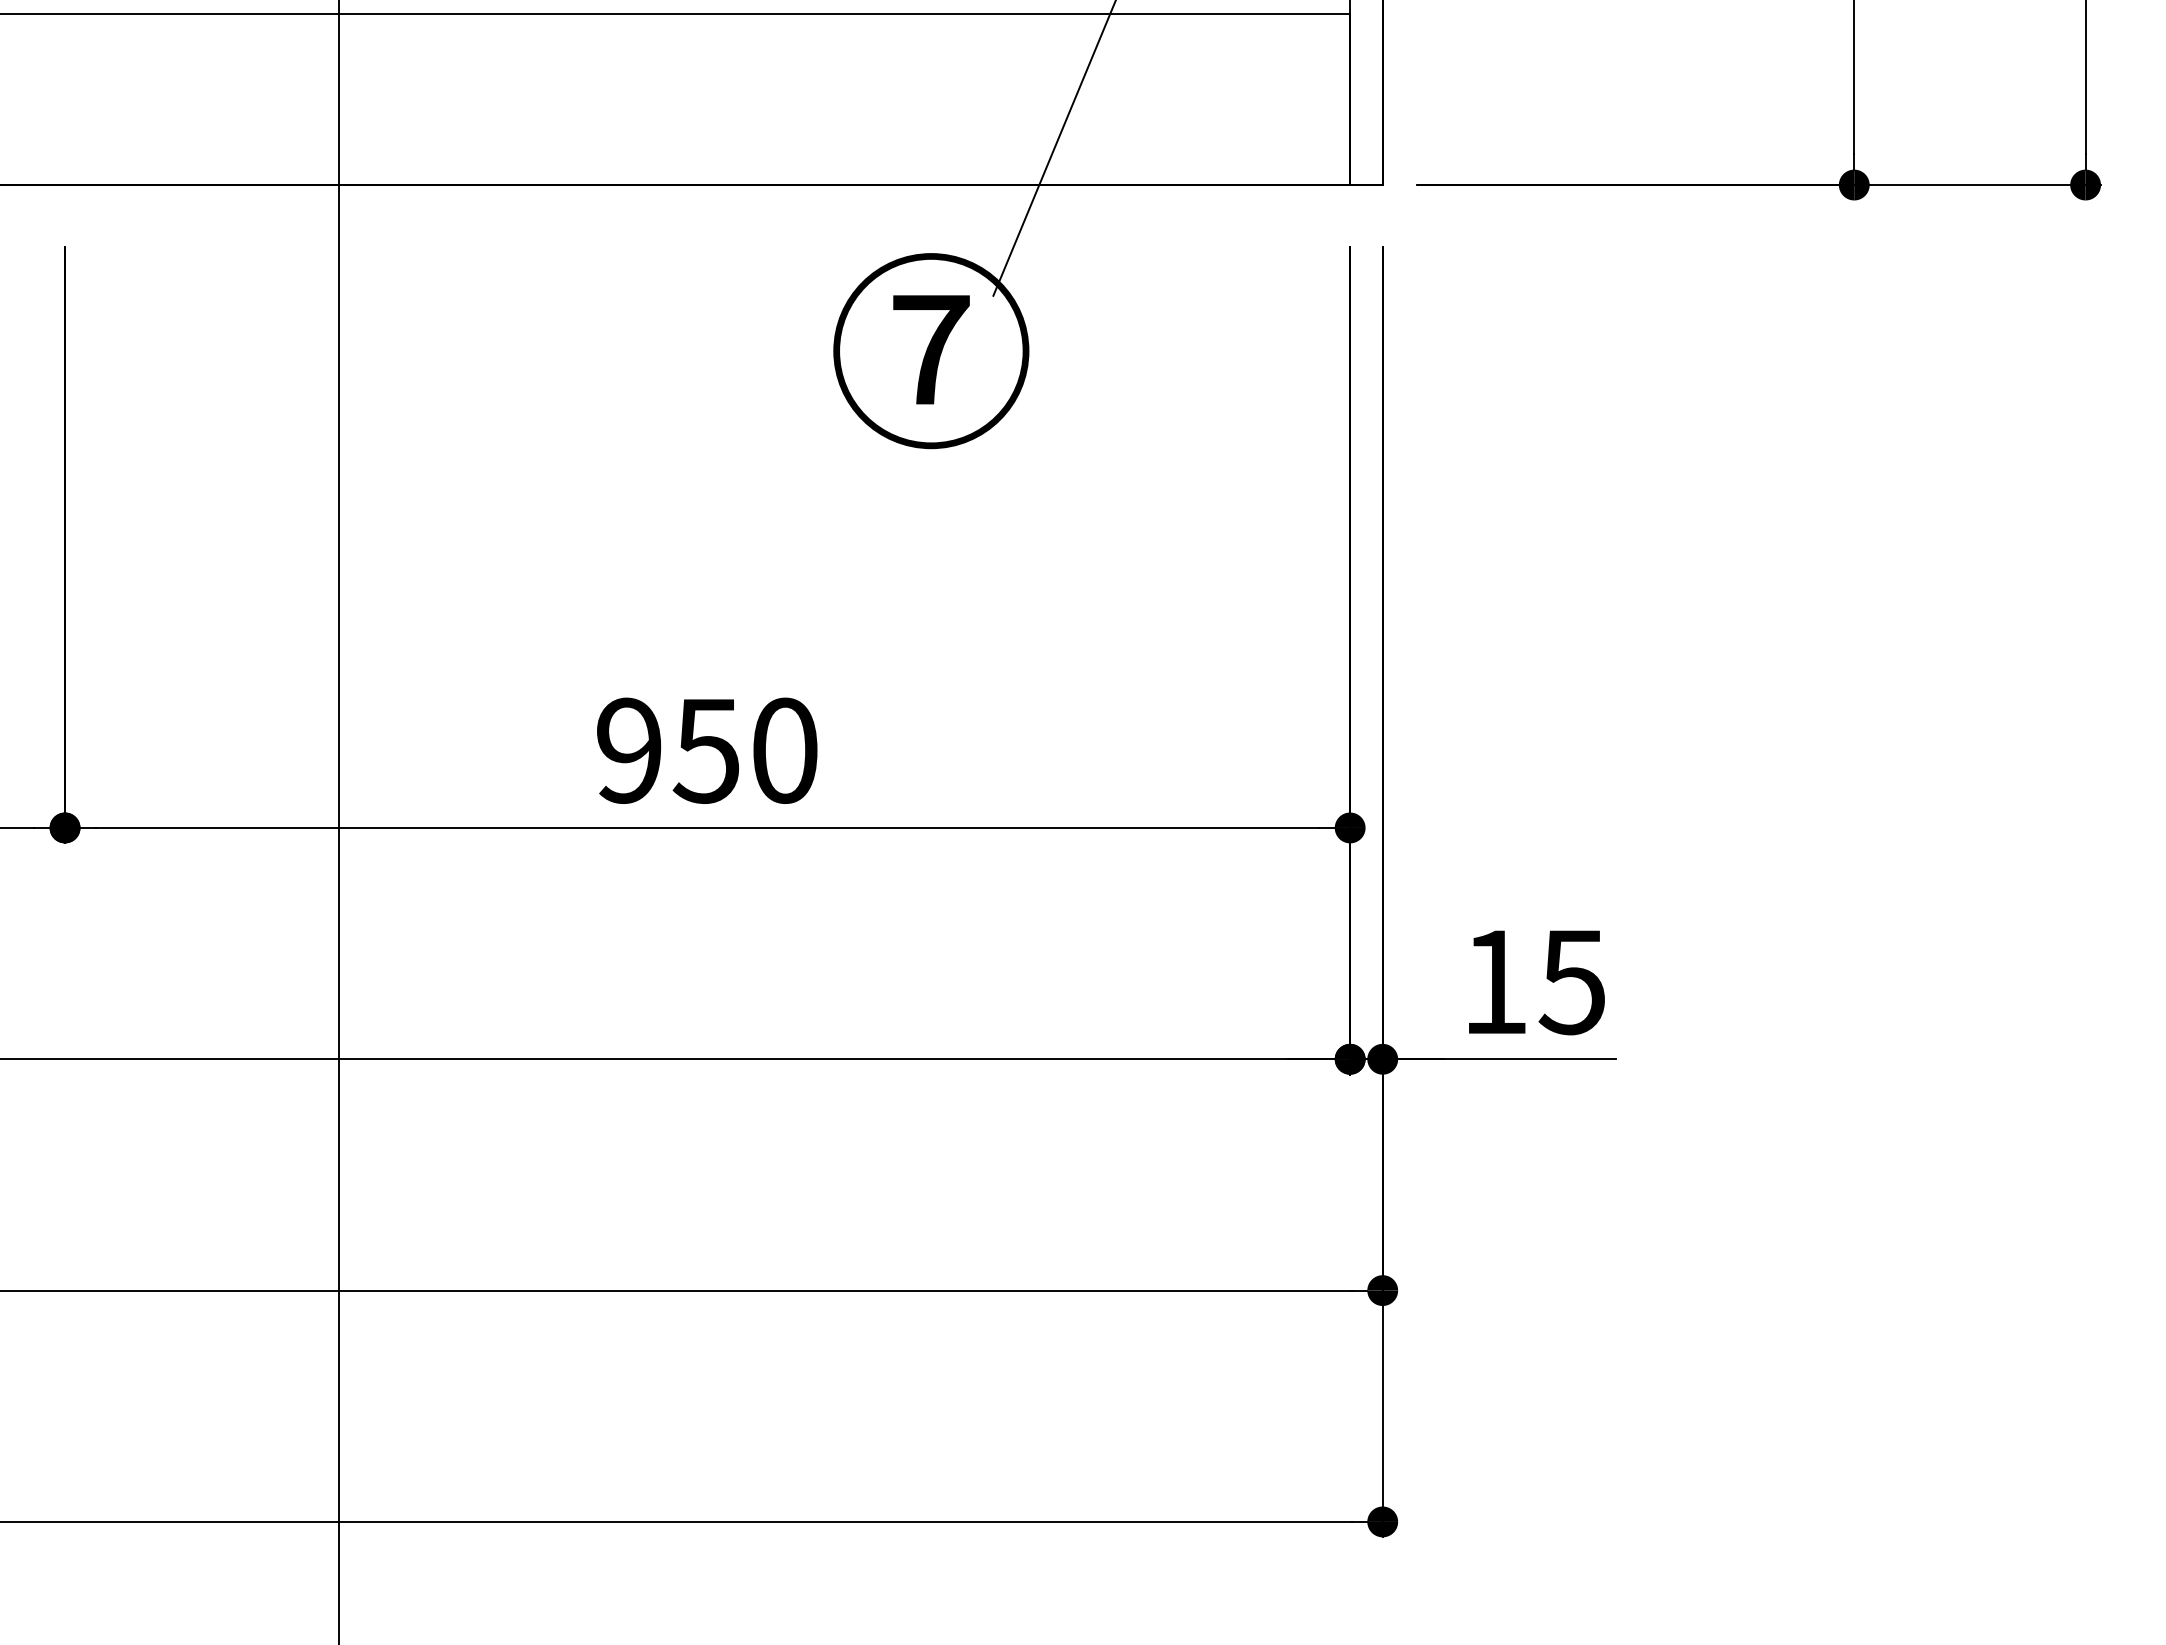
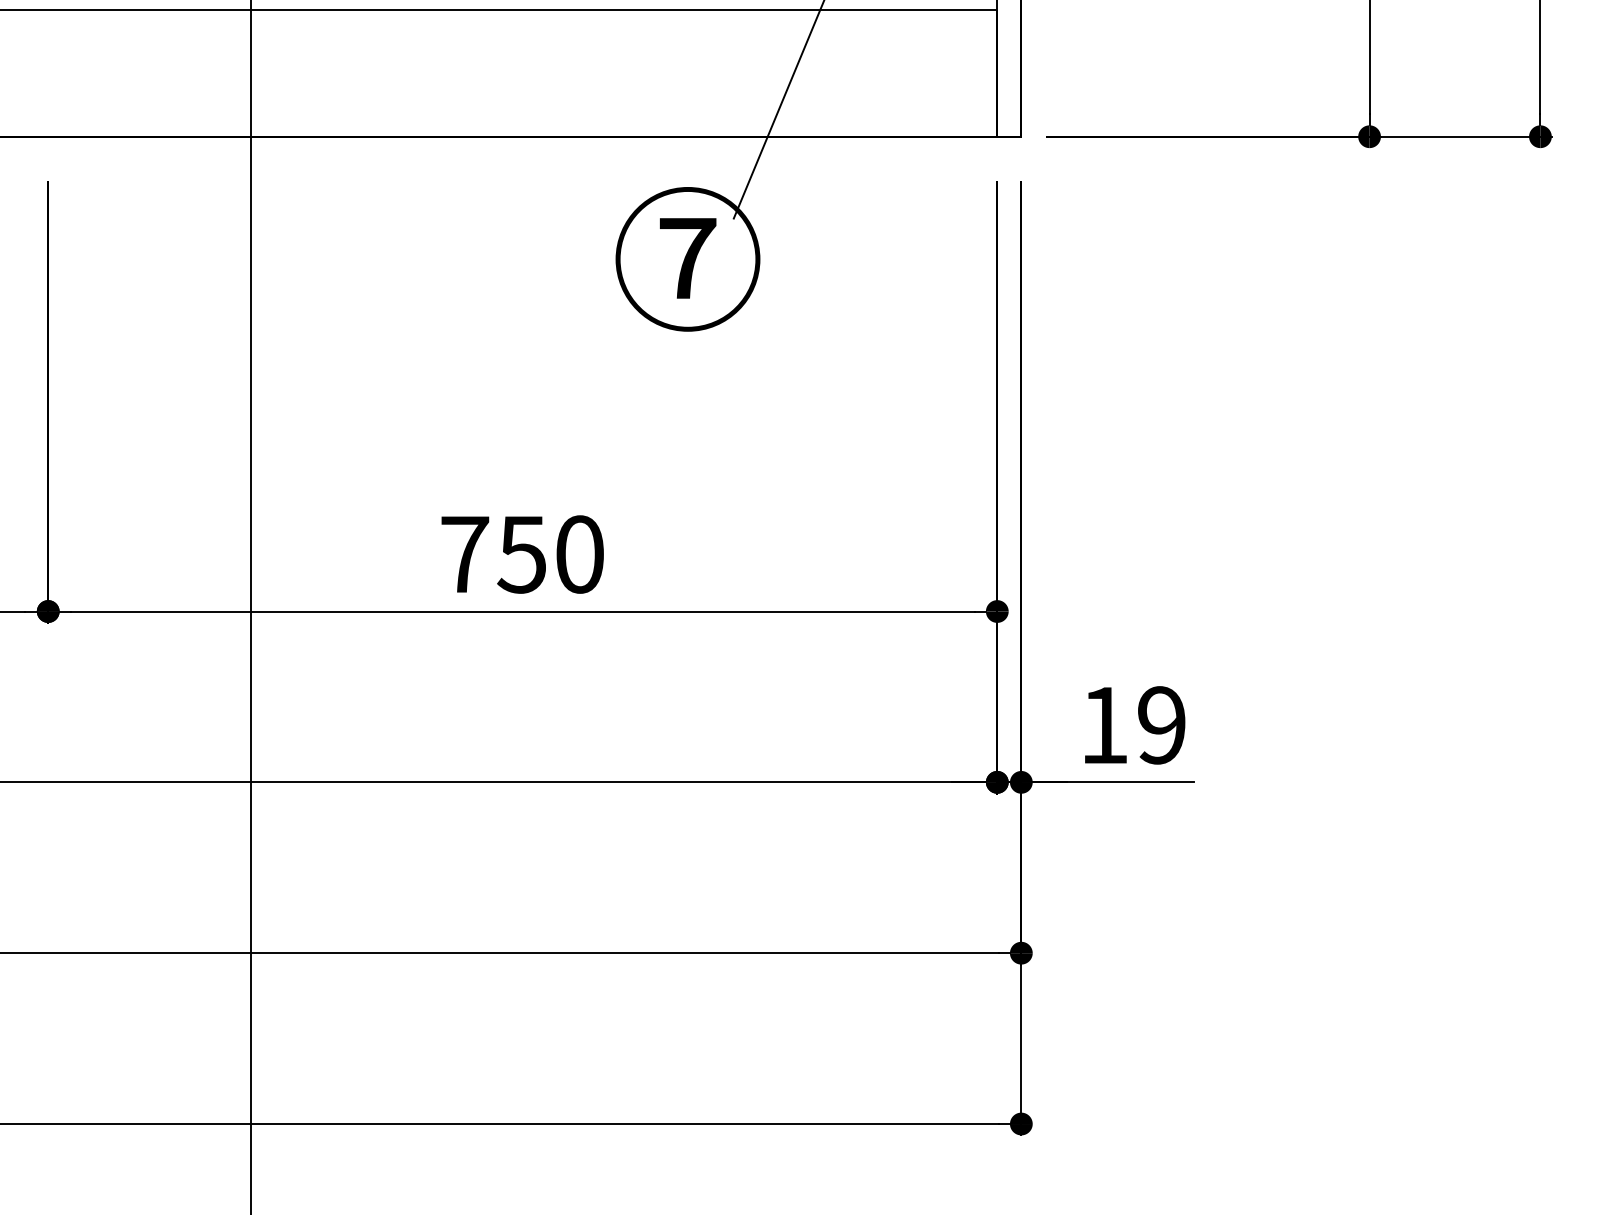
text: (629, 750) -> (465, 554), 950 -> 750
text: (1571, 982) -> (1160, 725), 15 -> 19

